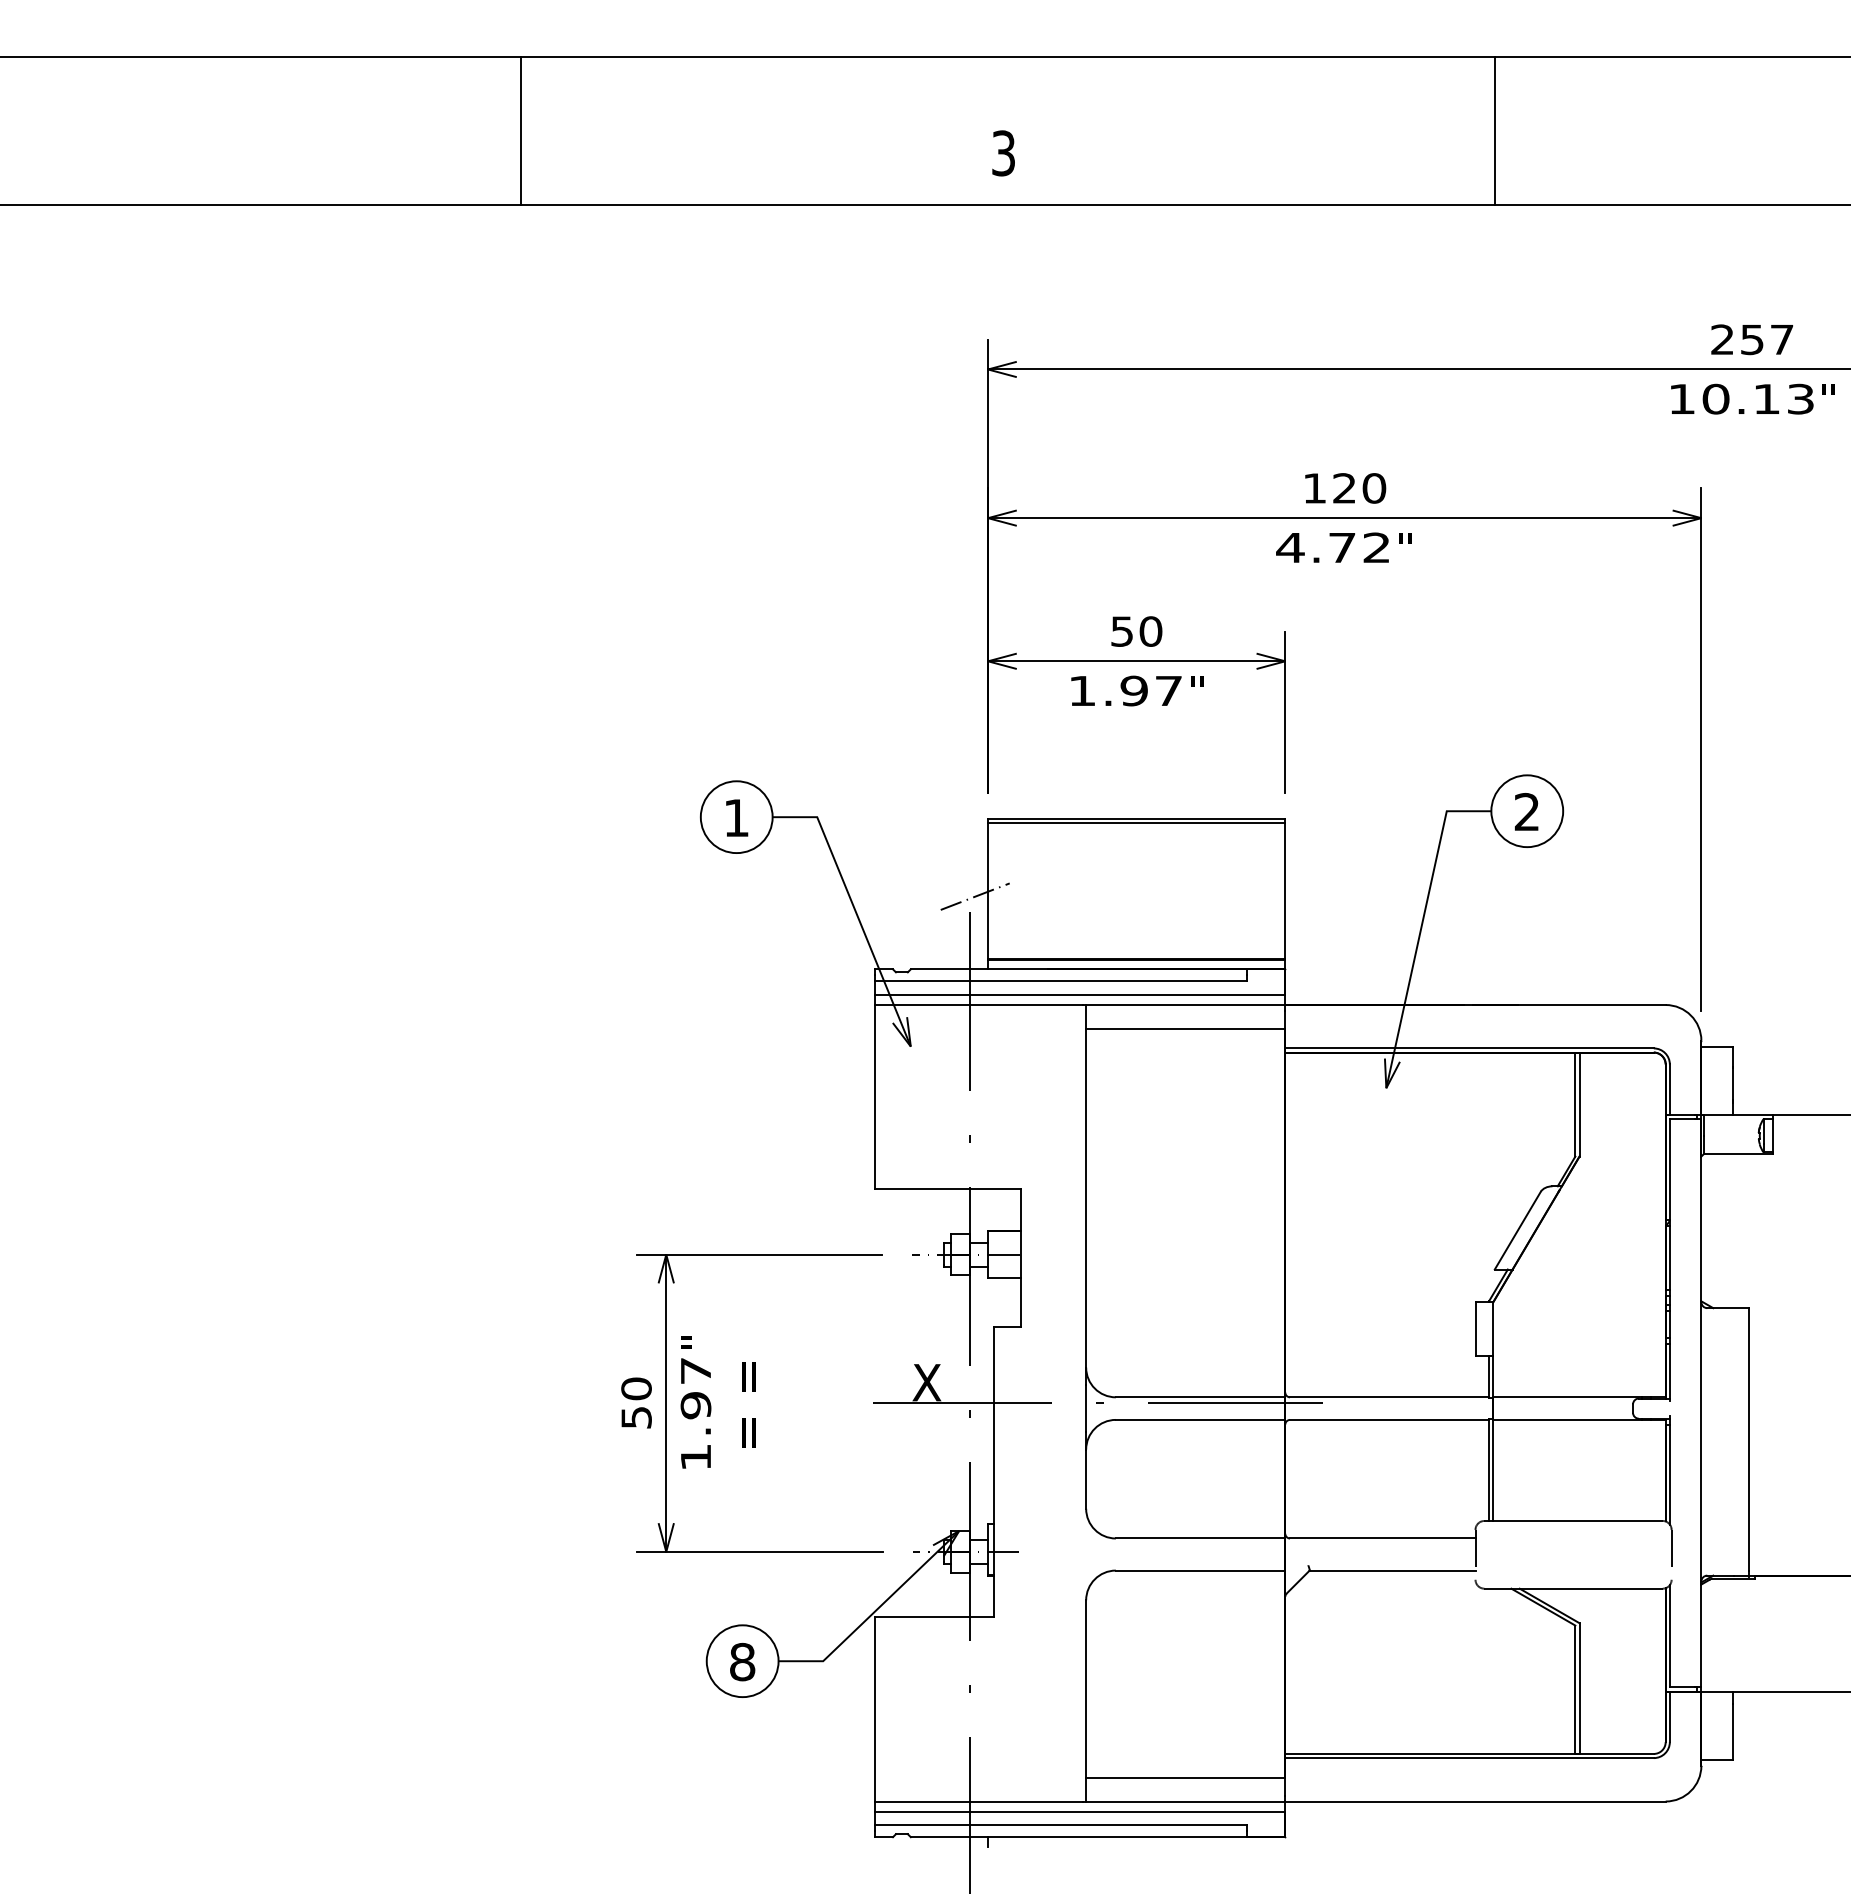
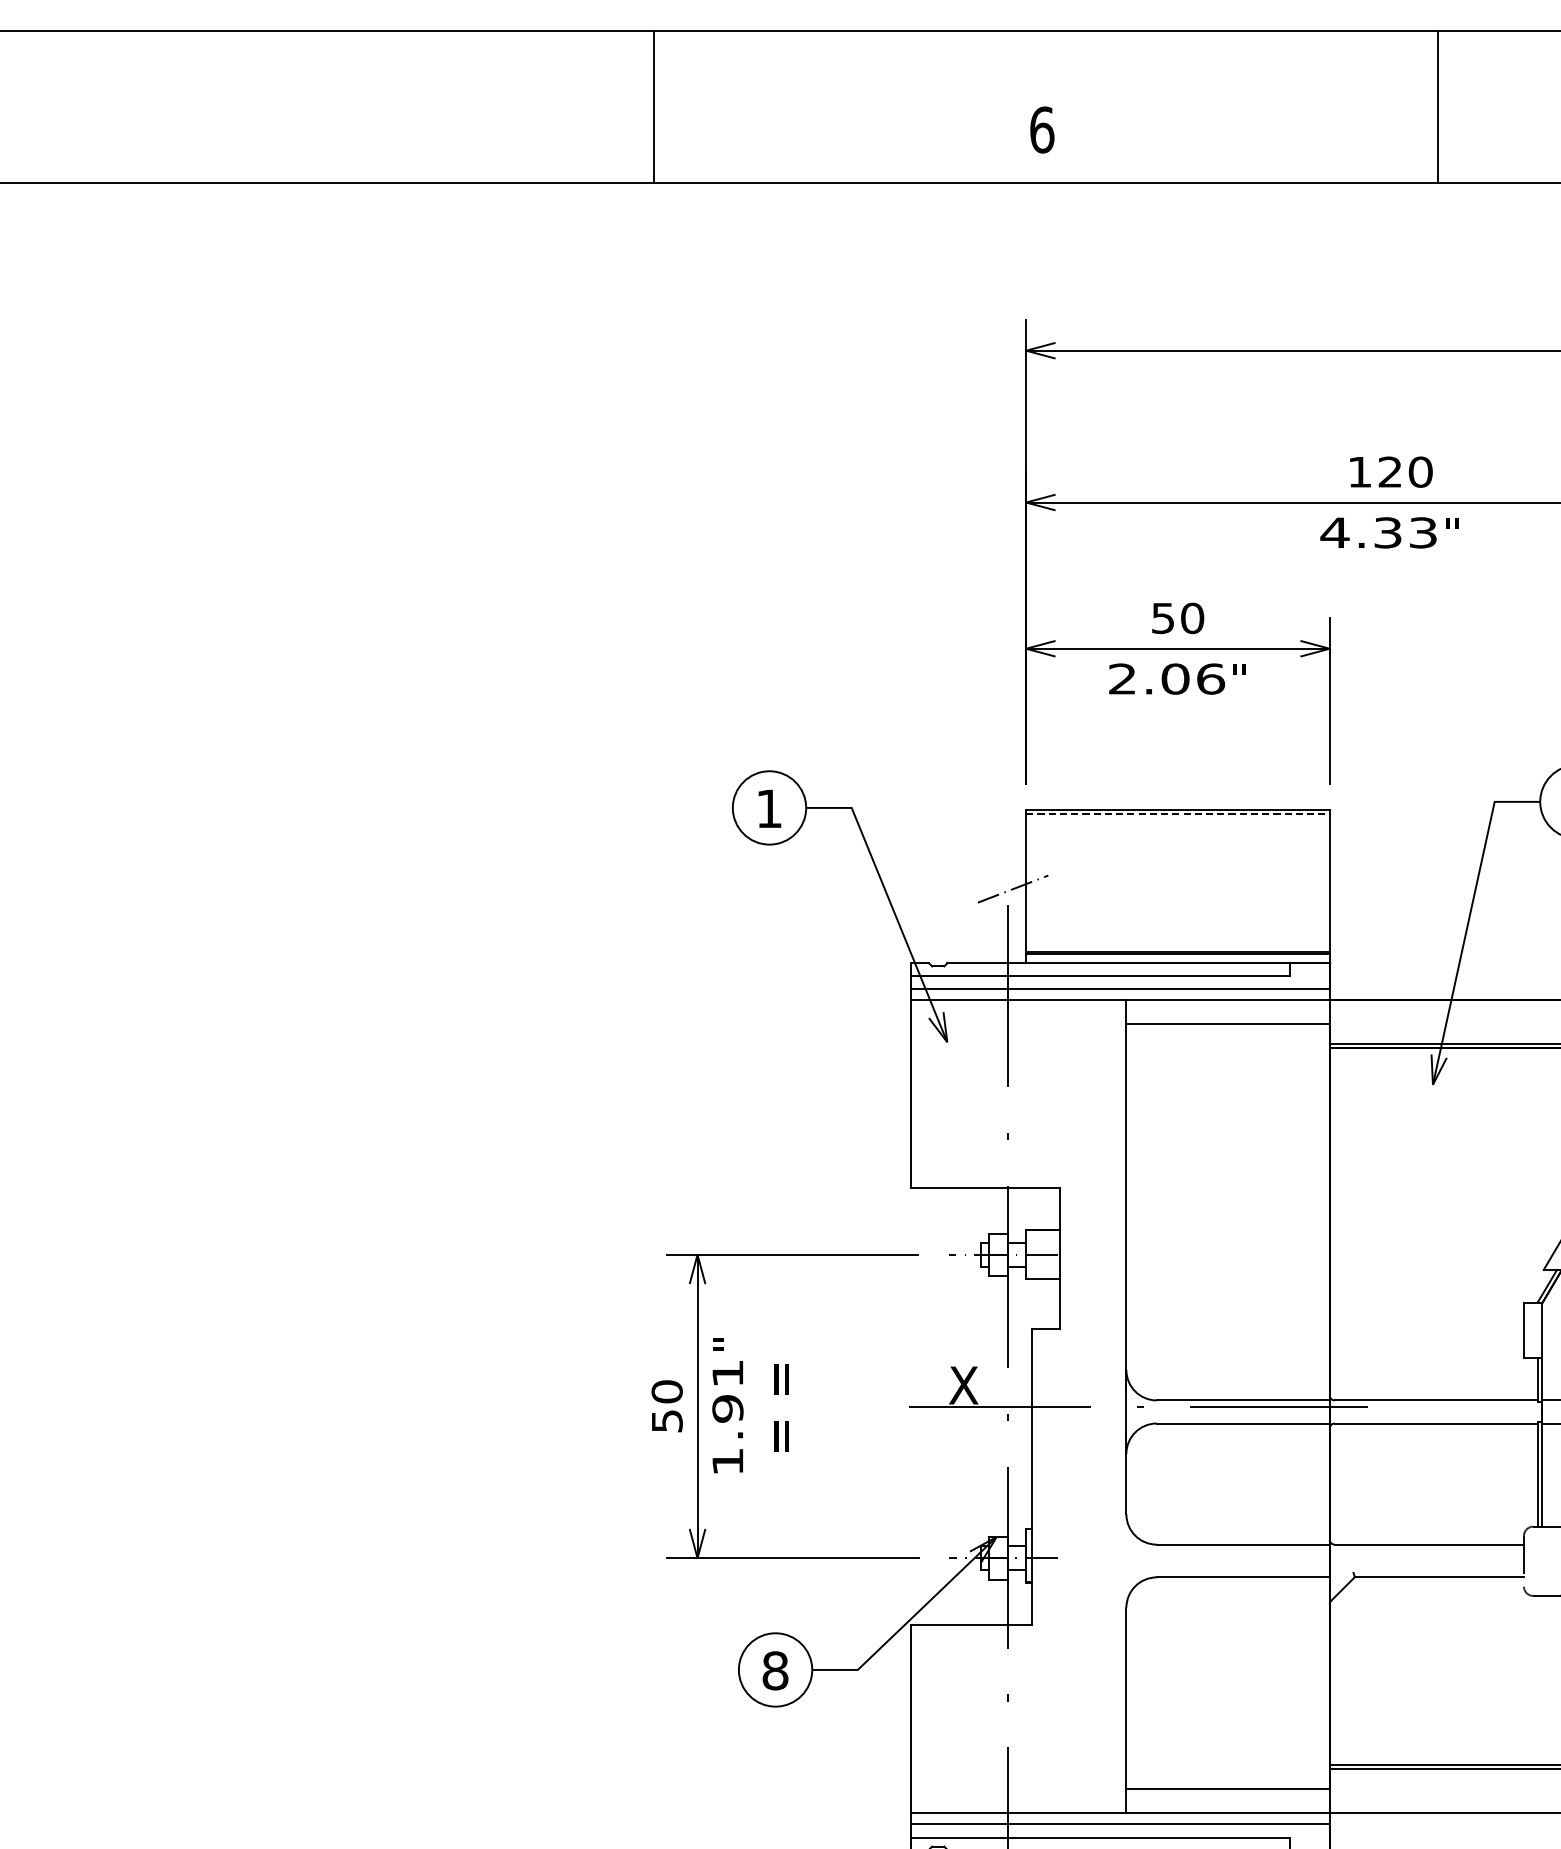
line: (521, 130) -> (653, 106), moved
line: (1494, 130) -> (1438, 106), moved
text: (1003, 153) -> (1041, 130), 3 -> 6
text: (1359, 547) -> (1405, 532), 4.72 -> 4.33
text: (1125, 690) -> (1166, 678), 1.97 -> 2.06
line: (1136, 823) -> (1177, 814), solid -> dashed
text: (695, 1370) -> (727, 1373), 1.97 -> 1.91

